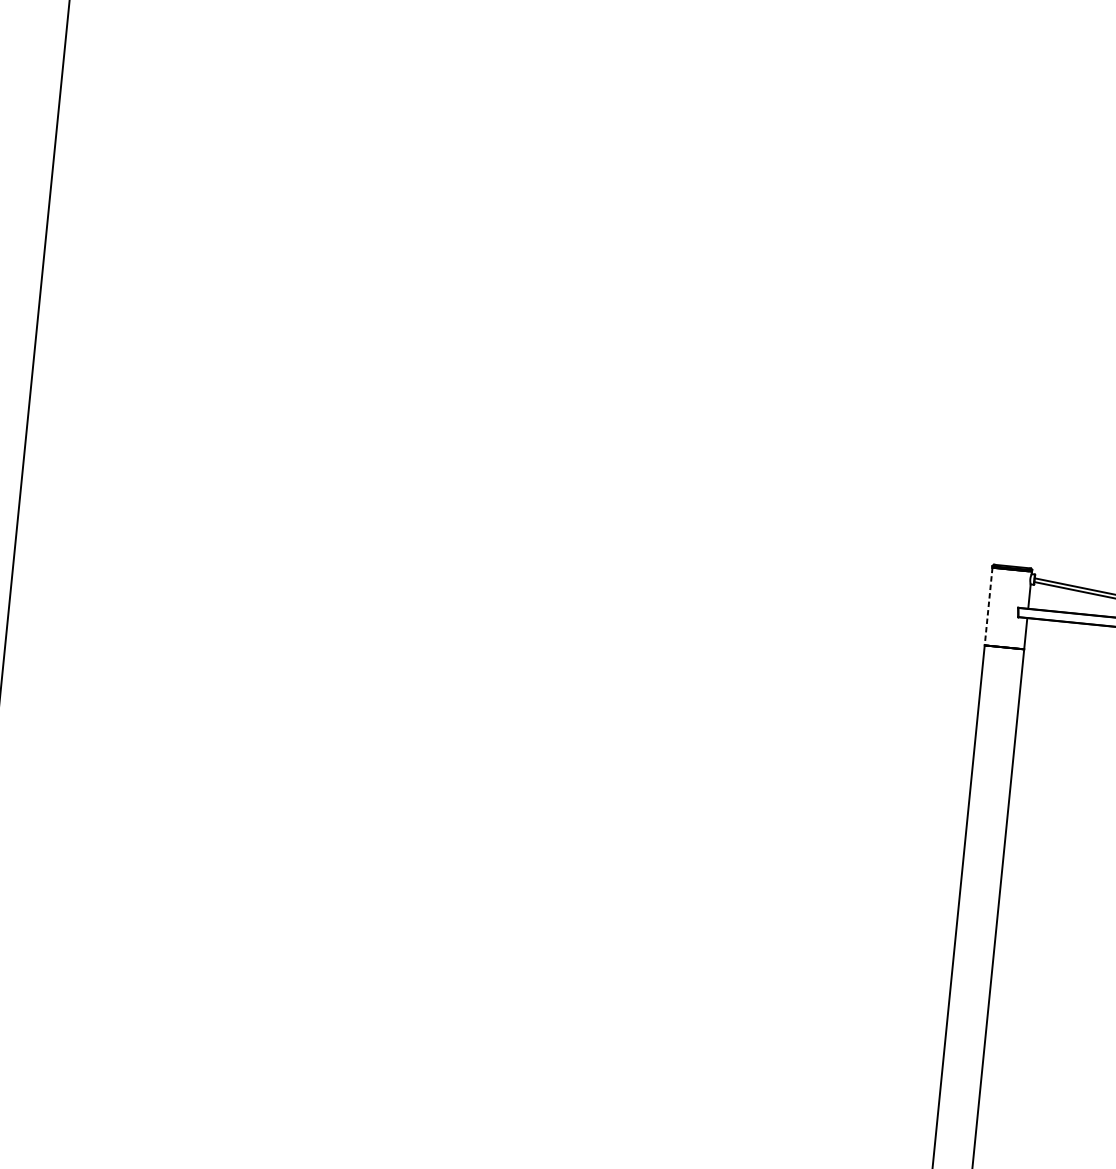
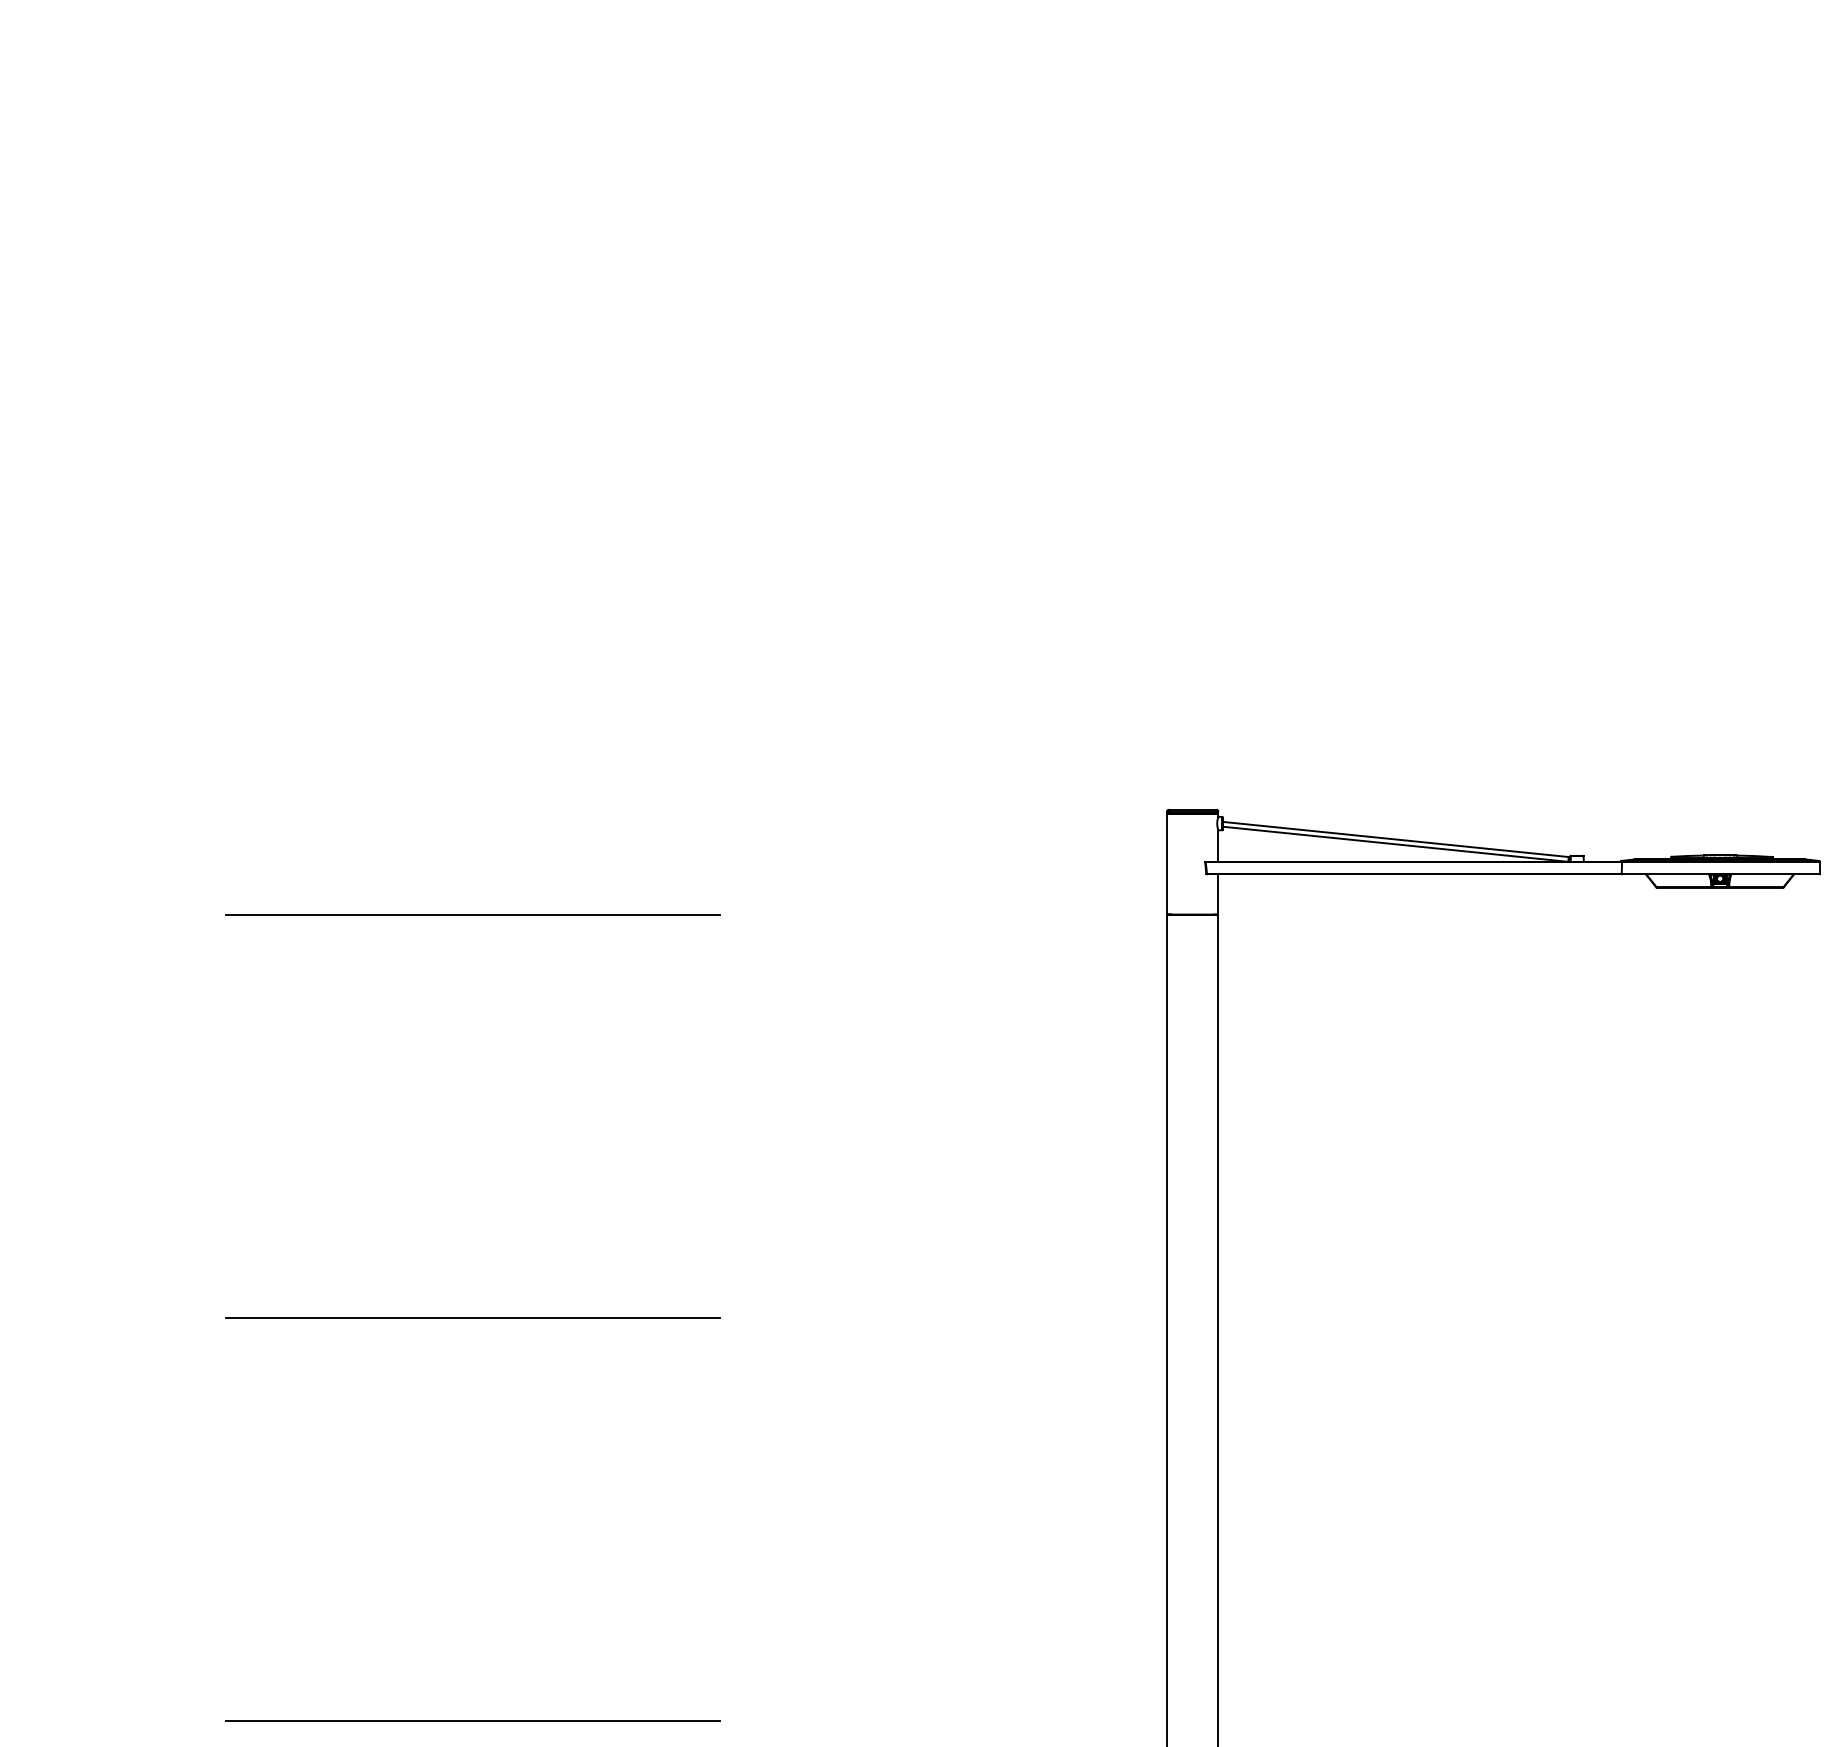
line: (449, 591) -> (472, 914), added
line: (988, 606) -> (1167, 864), dashed -> solid
line: (418, 902) -> (472, 1317), added

